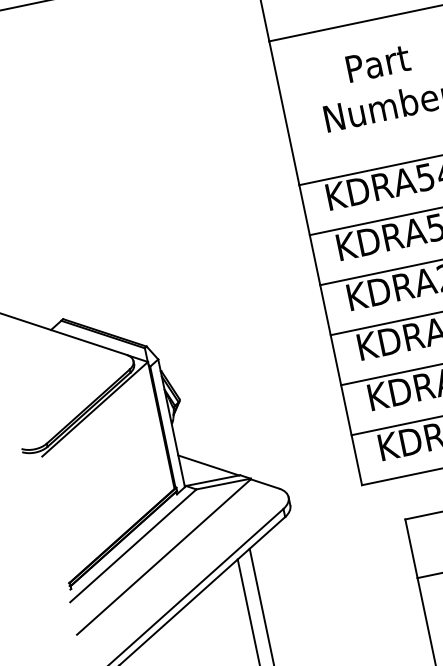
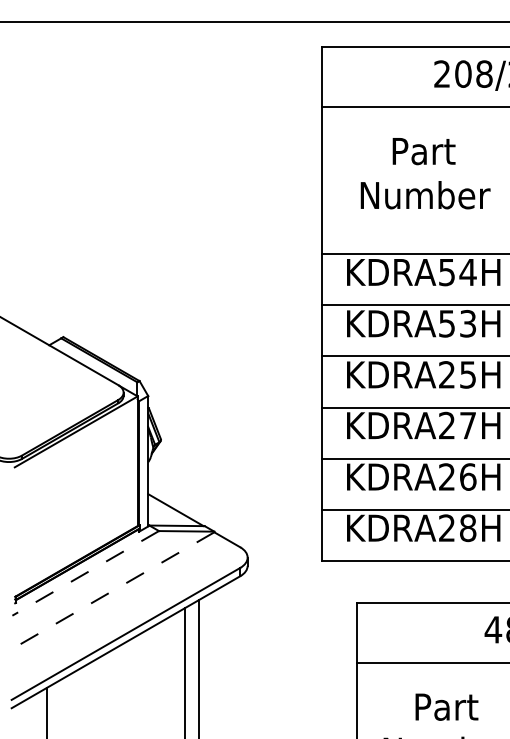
line: (133, 546) -> (85, 573), solid -> dashed
line: (164, 556) -> (113, 590), solid -> dashed

